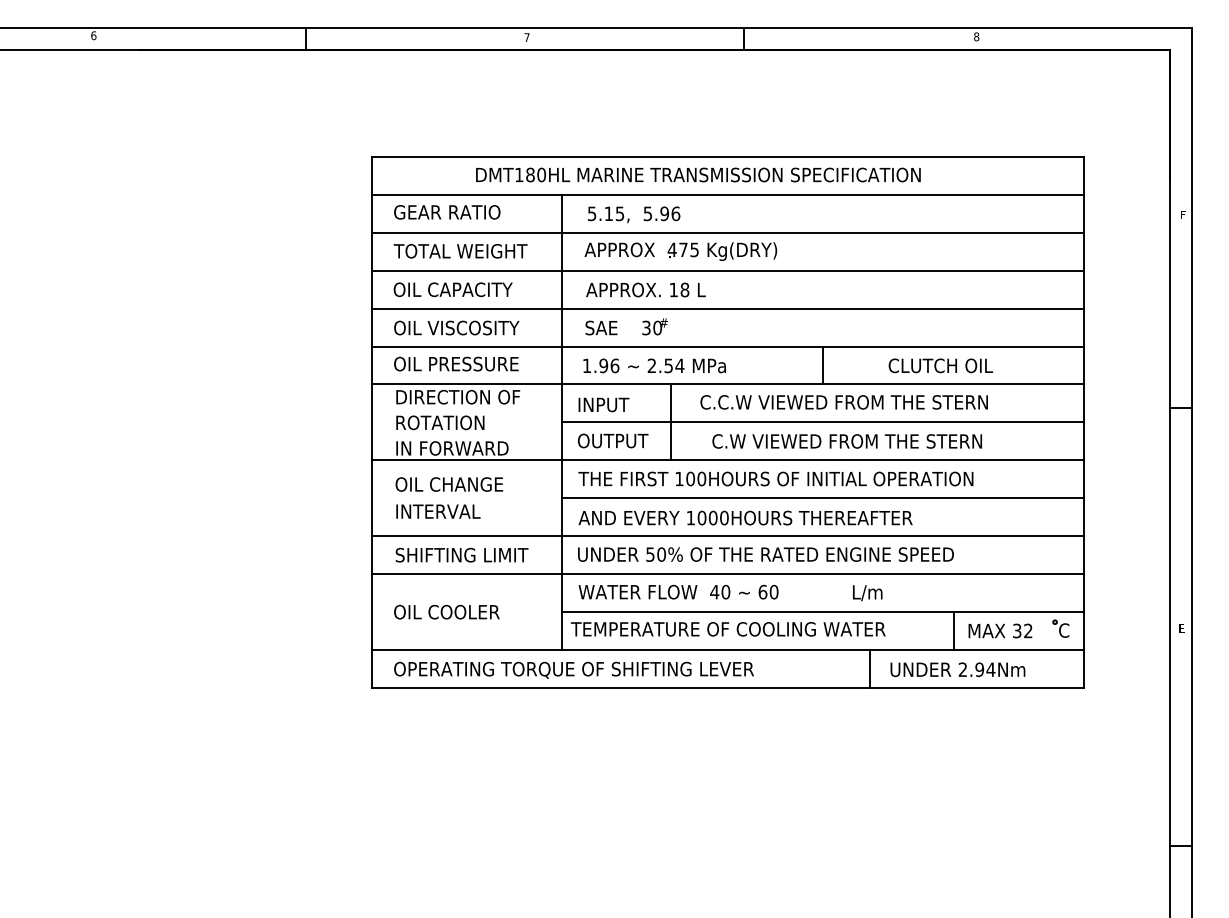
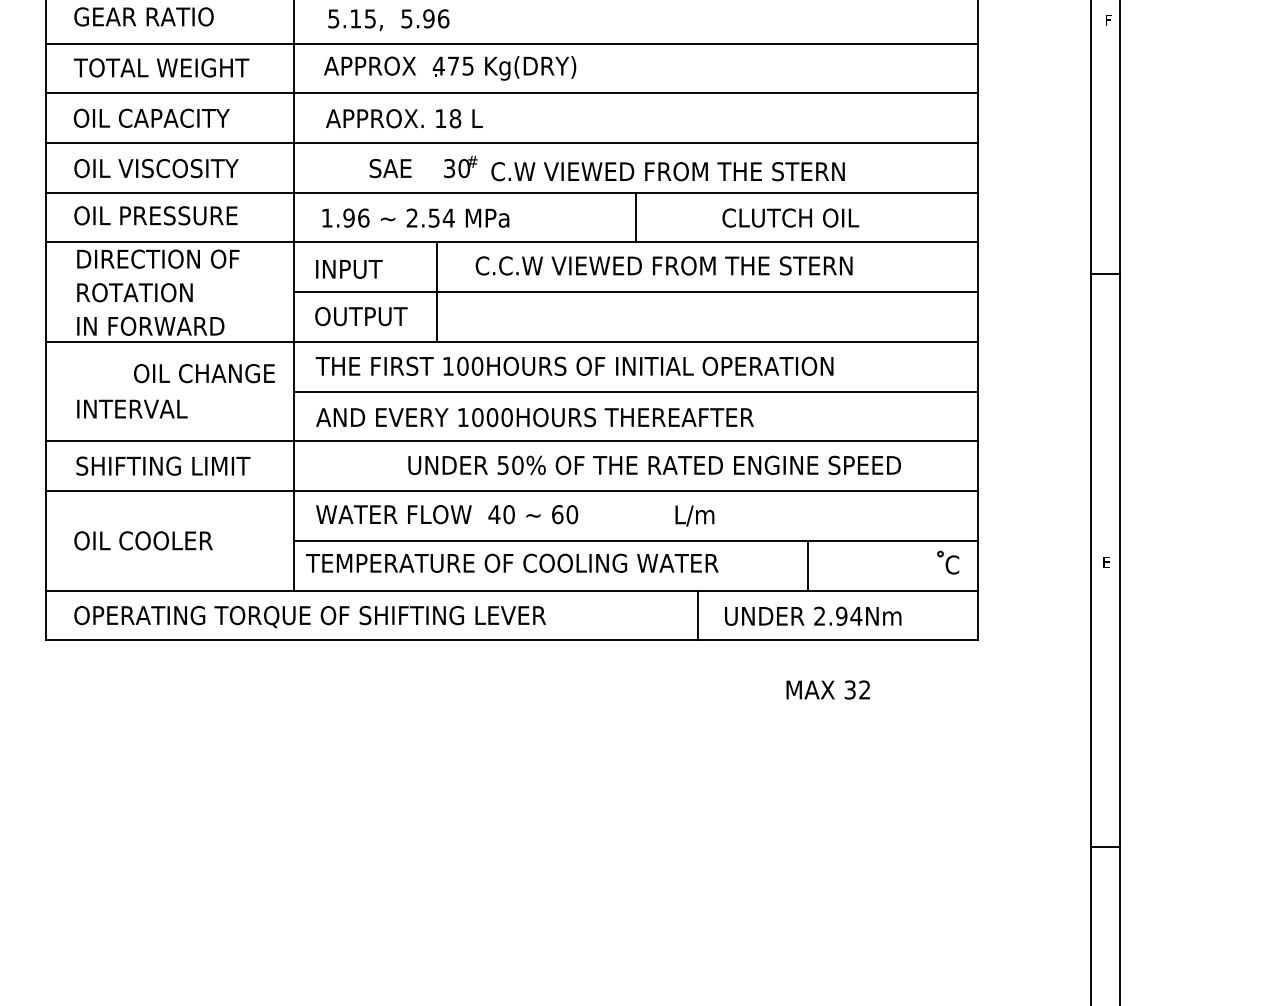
text: (626, 326) -> (423, 166), moved
text: (846, 441) -> (667, 171), moved
text: (449, 484) -> (204, 373), moved
text: (765, 554) -> (654, 465), moved
text: (1000, 630) -> (828, 689), moved

